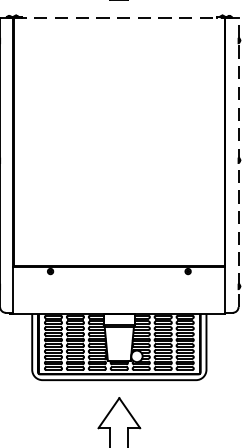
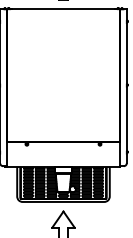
line: (119, 17) -> (63, 9), dashed -> solid
line: (237, 162) -> (126, 86), dashed -> solid

